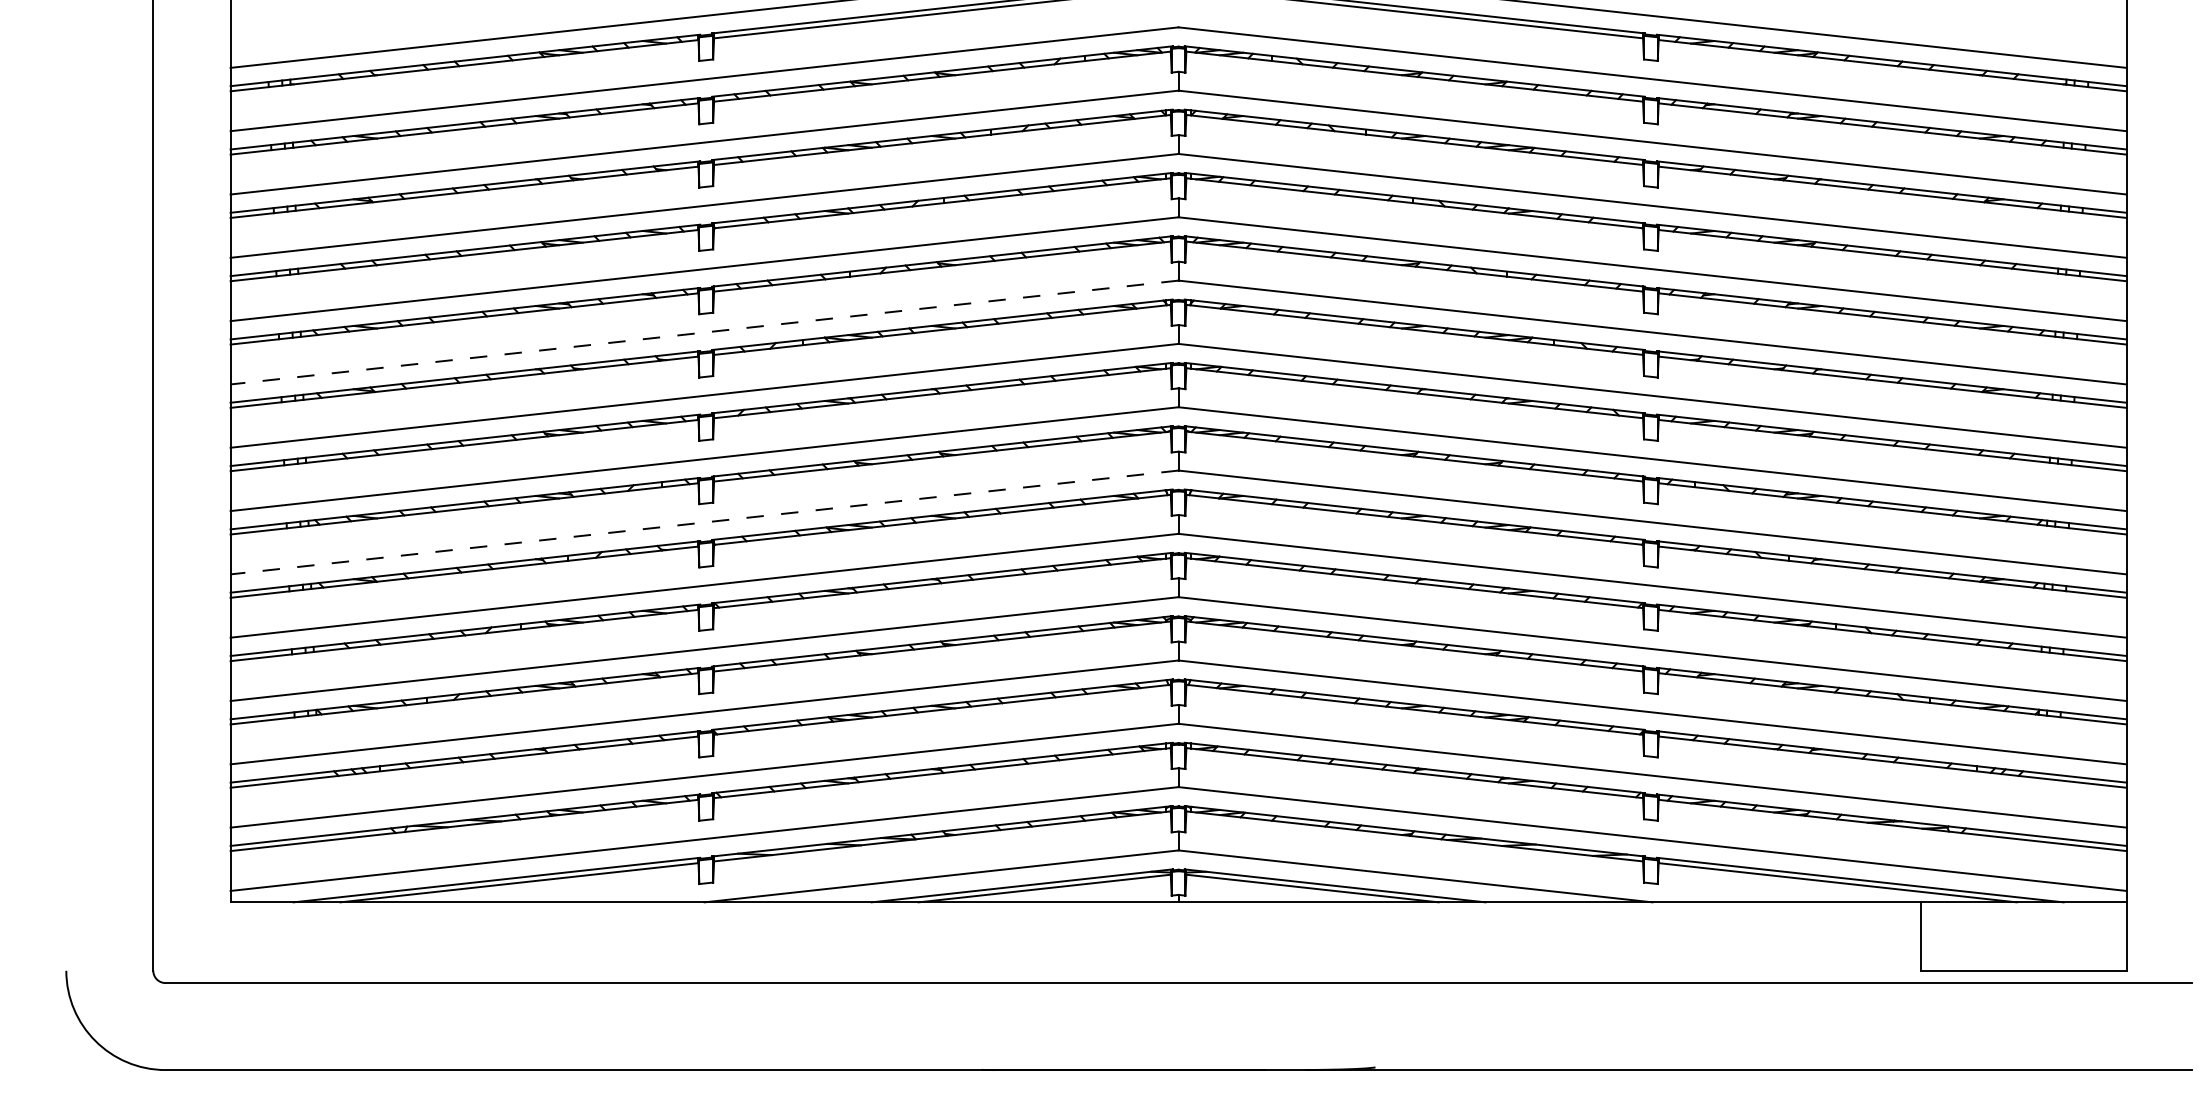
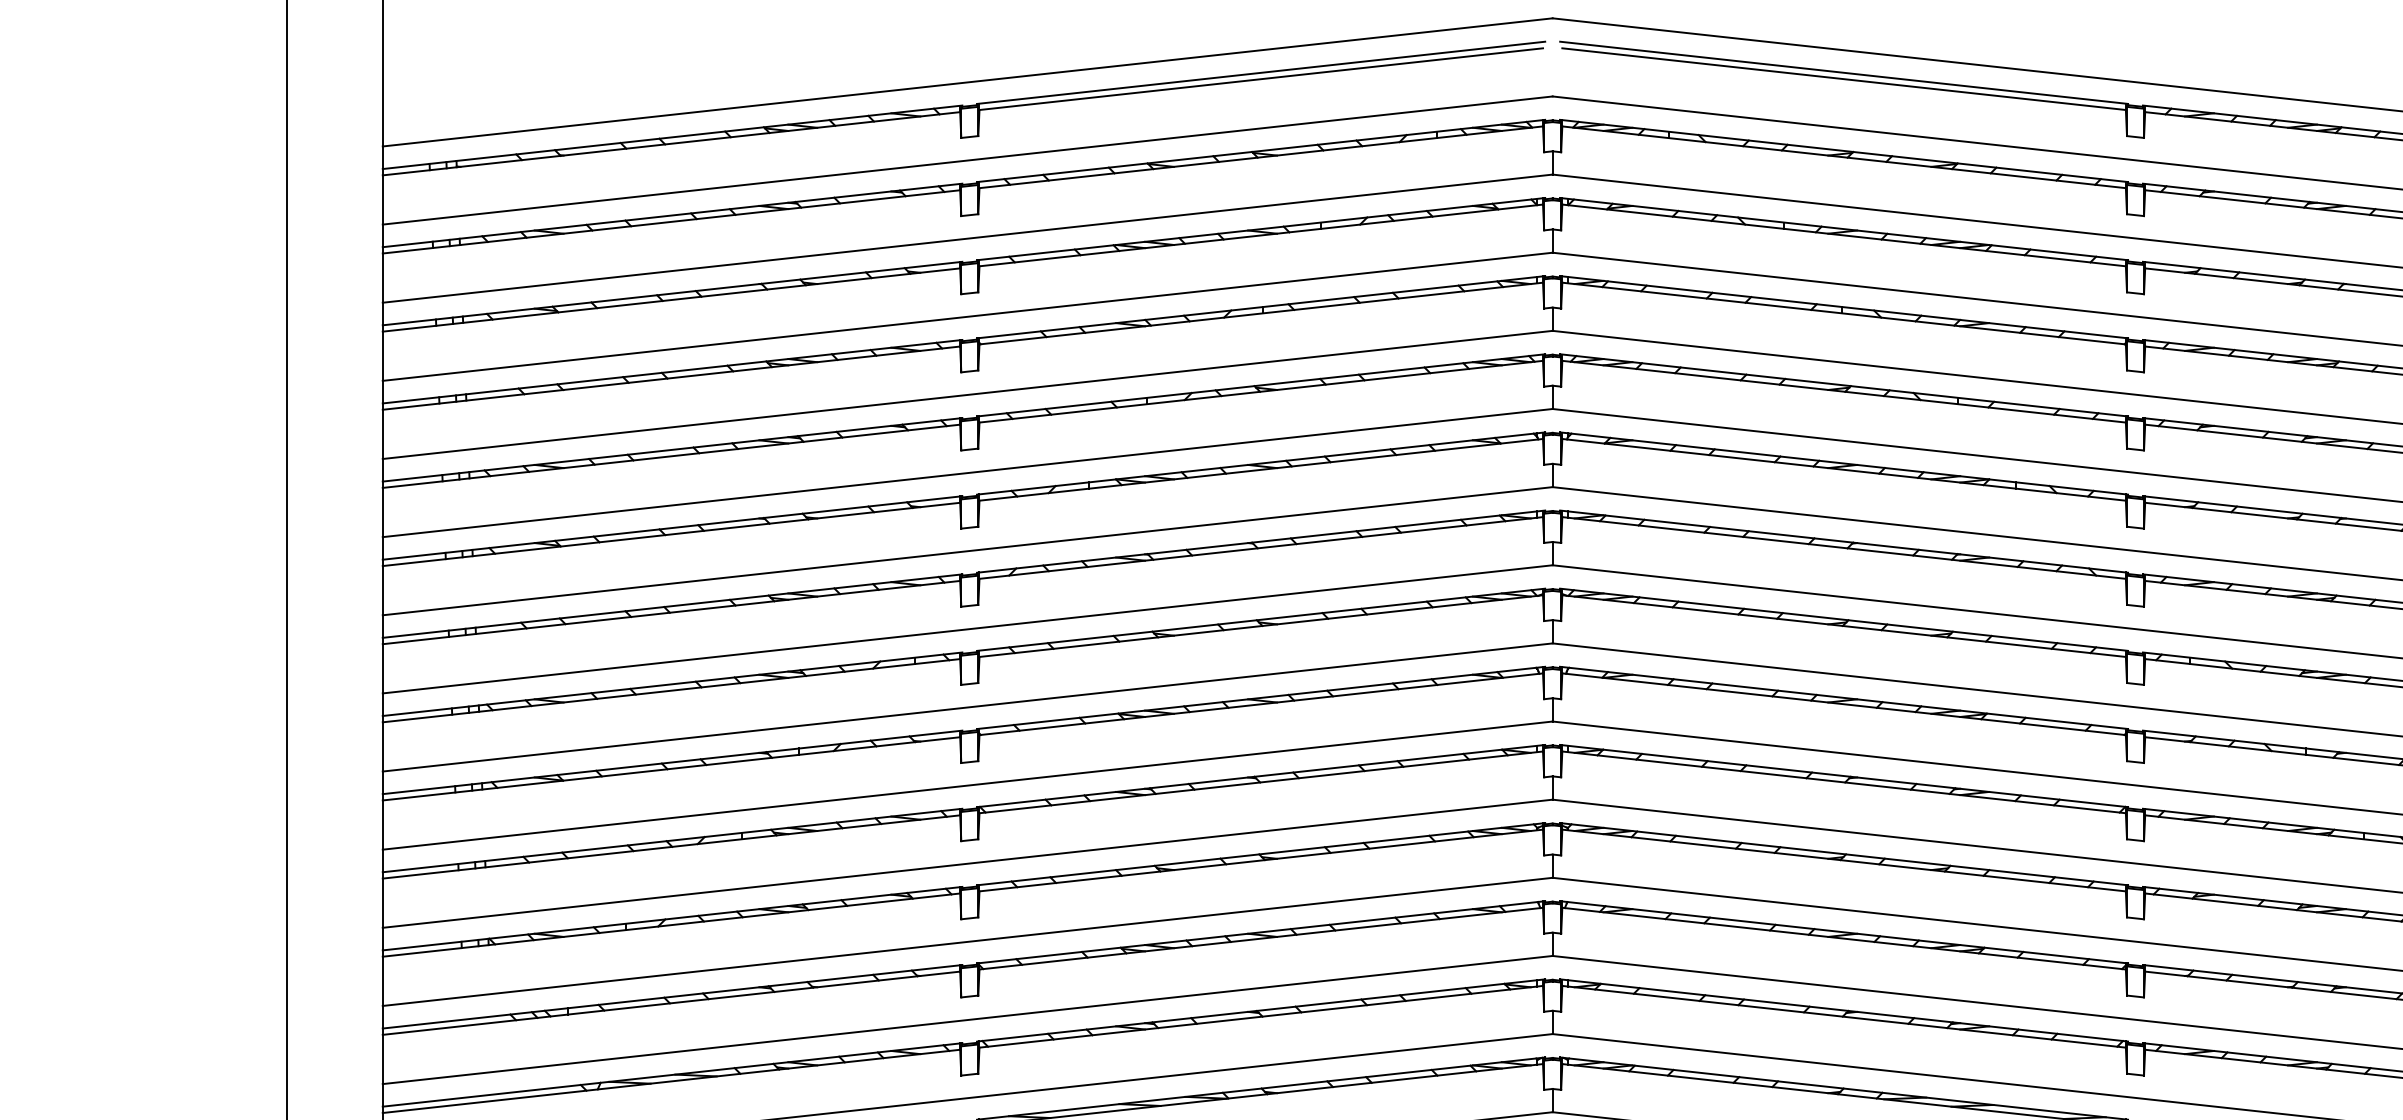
line: (704, 332) -> (967, 473), dashed -> solid
line: (704, 522) -> (967, 707), dashed -> solid

